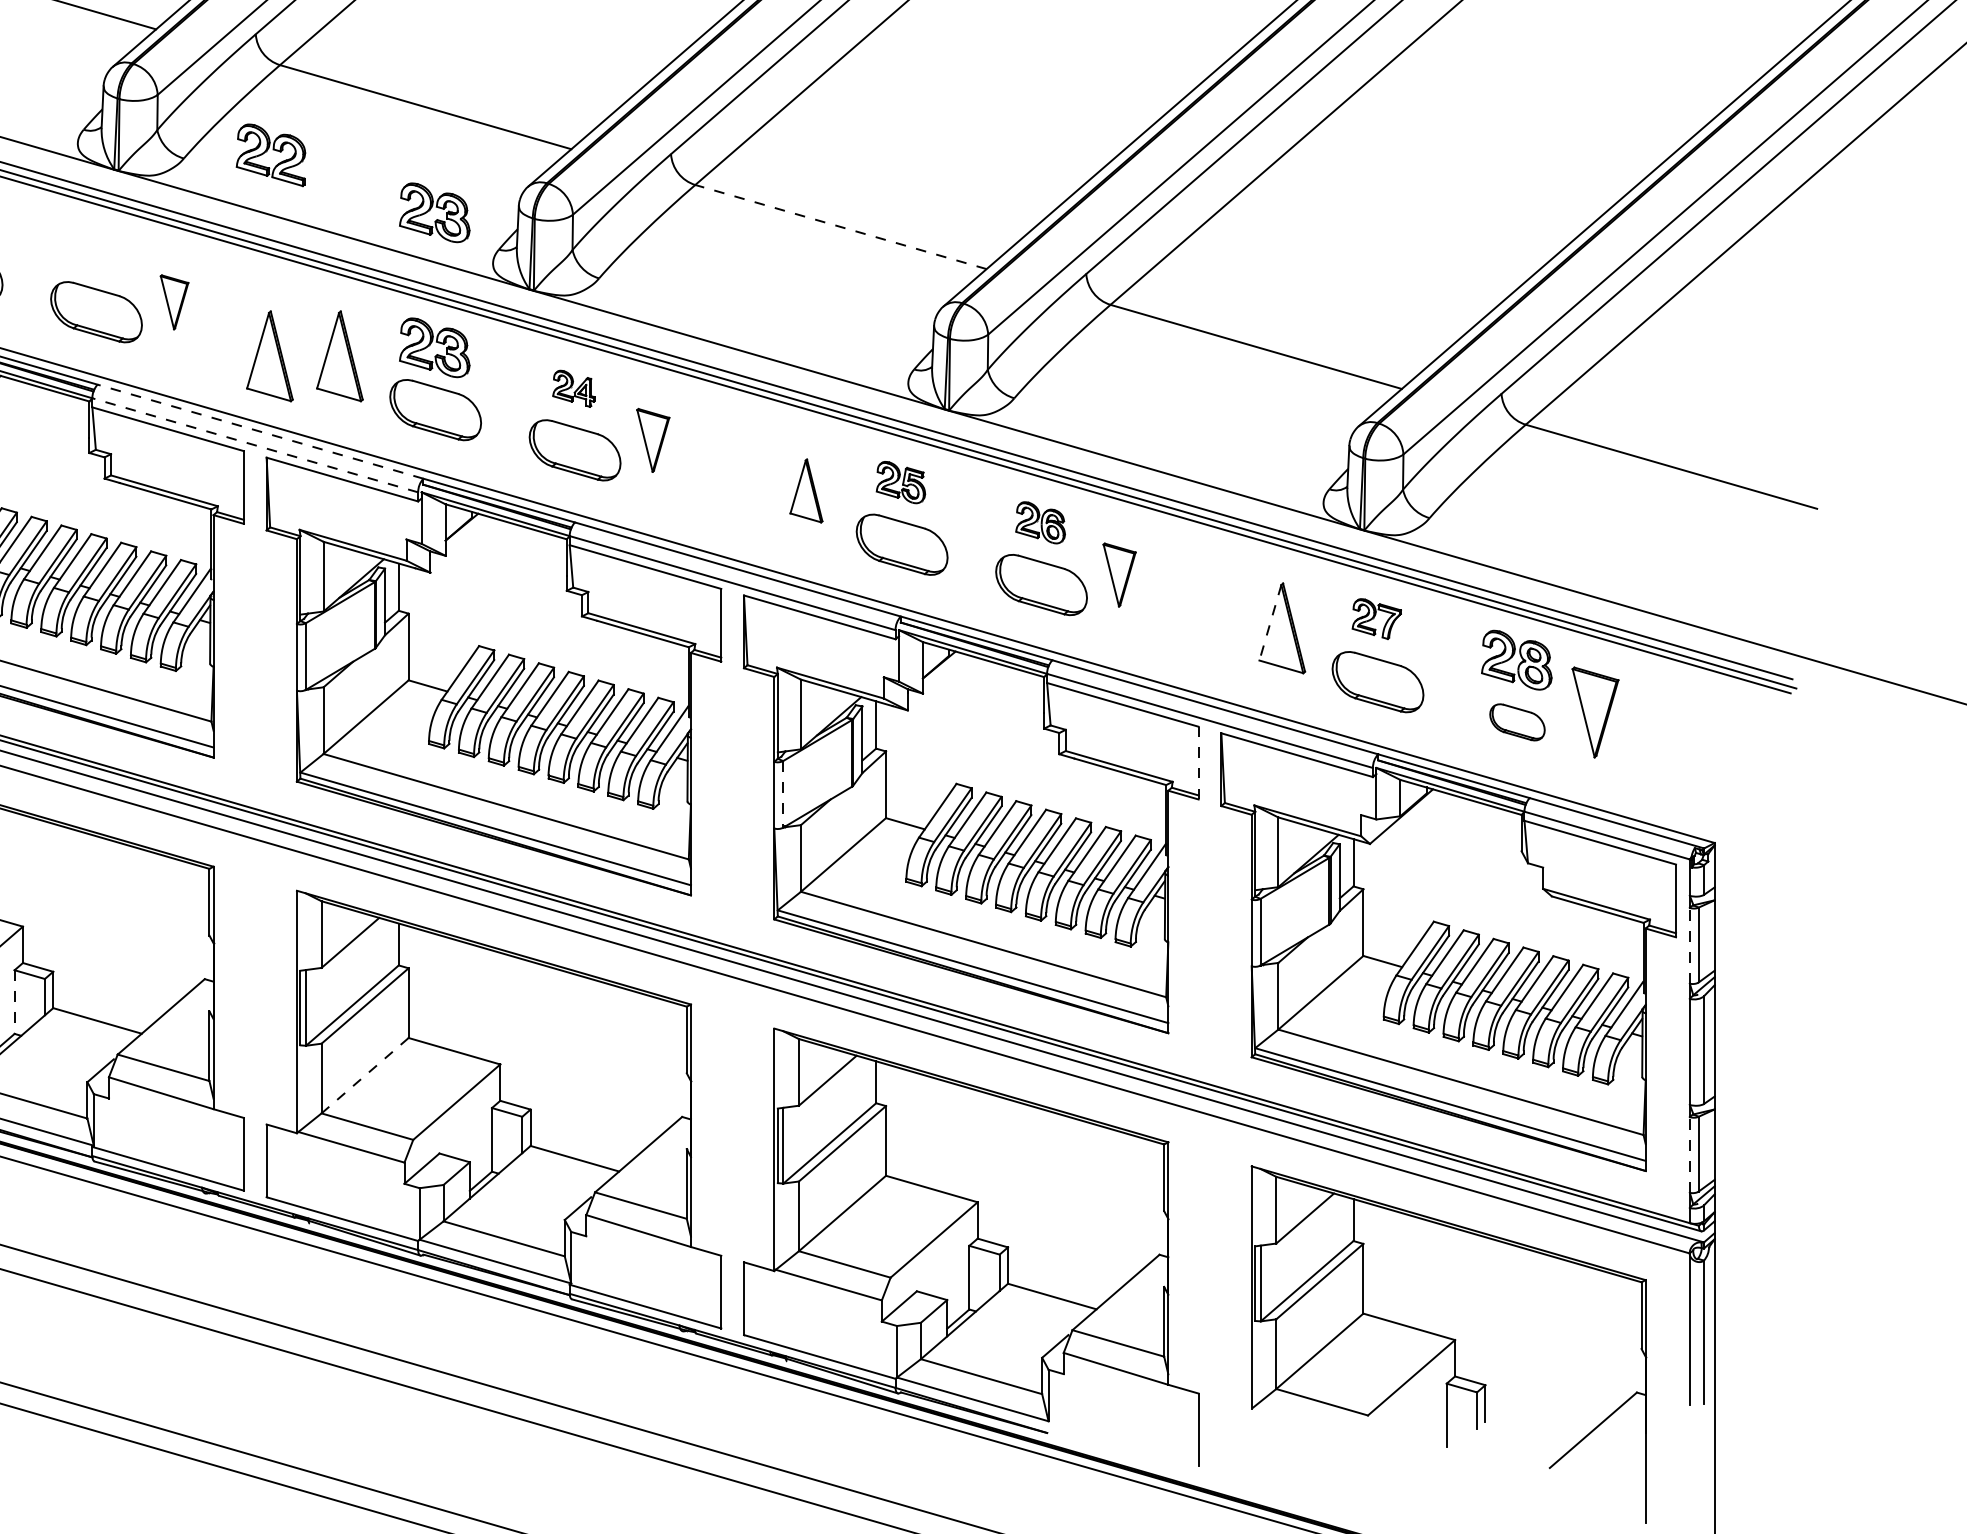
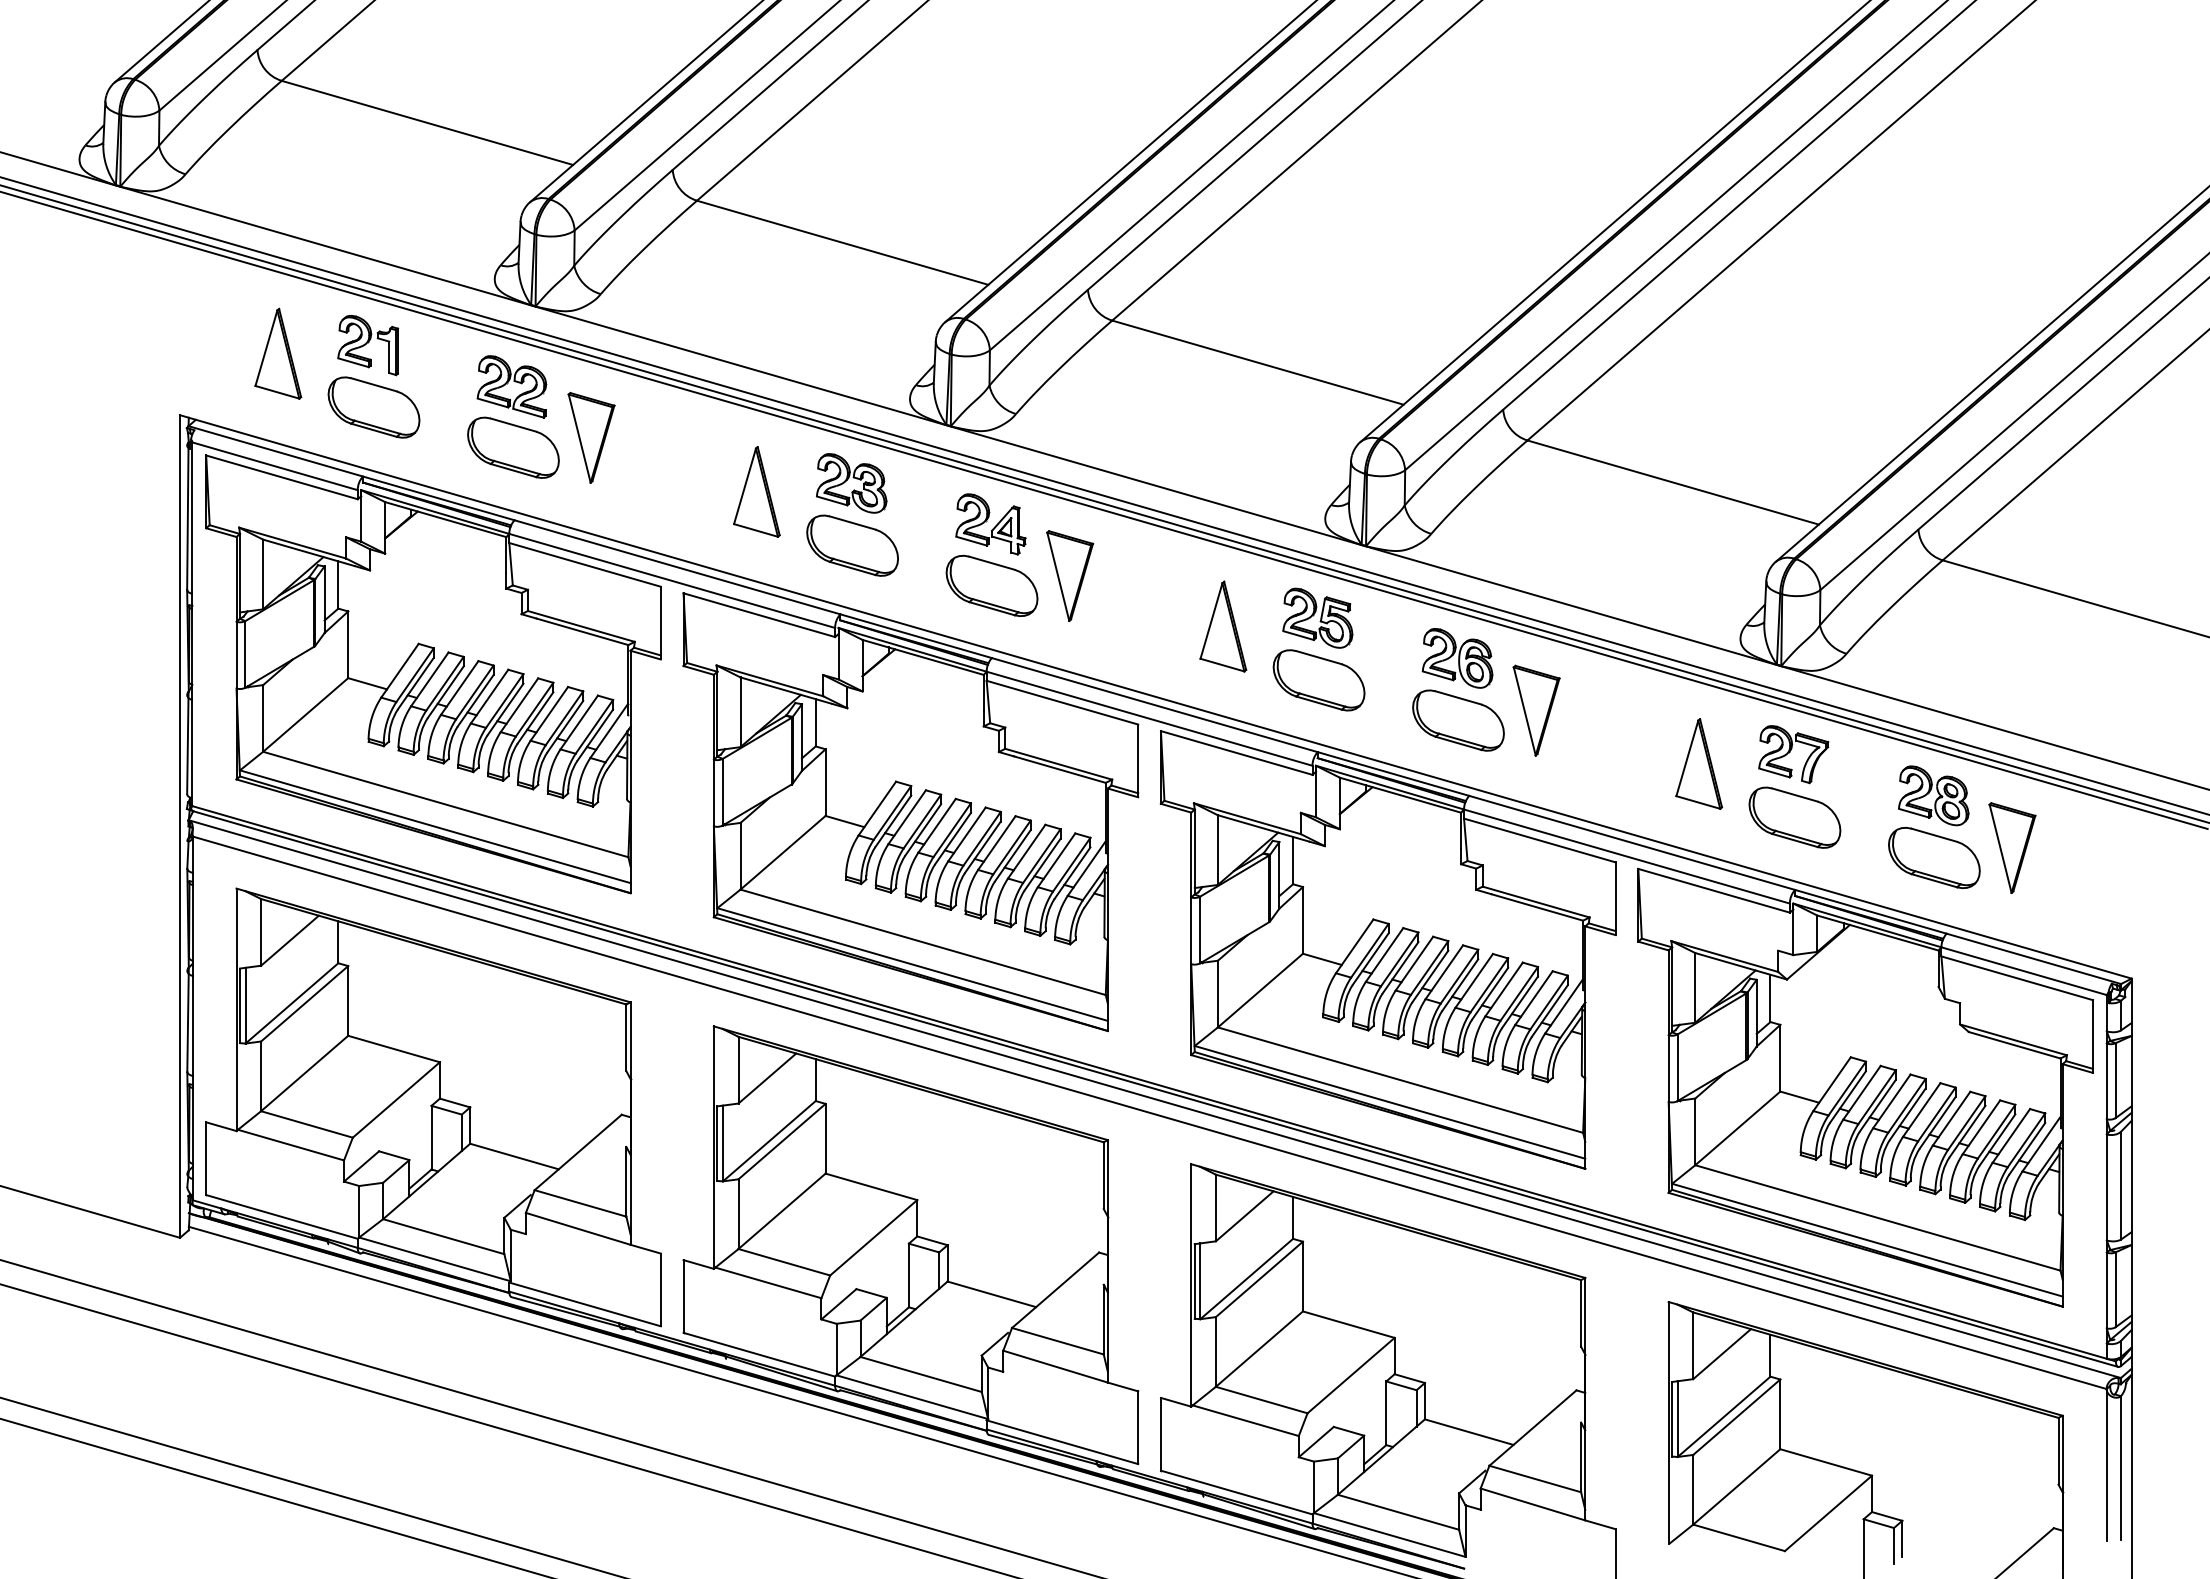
part: (270, 154) -> (511, 386), moved
part: (434, 212) -> (851, 348), removed
line: (840, 226) -> (1257, 362), dashed -> solid
part: (174, 301) -> (591, 437), size x1.67
part: (269, 355) -> (686, 491), removed
part: (573, 388) -> (990, 524), size x1.67
line: (260, 431) -> (677, 567), dashed -> solid
part: (653, 439) -> (1070, 575), size x1.43
line: (255, 444) -> (672, 580), dashed -> solid
part: (900, 481) -> (1317, 617), size x1.43
part: (806, 490) -> (1223, 626), size x1.43
part: (1040, 522) -> (1457, 658), size x1.43
part: (1119, 574) -> (1536, 710), size x1.43
part: (1376, 618) -> (1793, 754), size x1.43
line: (1270, 622) -> (1687, 758), dashed -> solid
part: (1517, 721) -> (1934, 857), size x1.67
line: (1198, 762) -> (1615, 898), dashed -> solid
line: (783, 794) -> (1200, 930), dashed -> solid
line: (1689, 945) -> (2106, 1081), dashed -> solid
line: (14, 1001) -> (431, 1137), dashed -> solid
line: (365, 1075) -> (782, 1211), dashed -> solid
line: (1689, 1154) -> (2106, 1290), dashed -> solid

